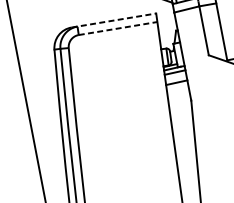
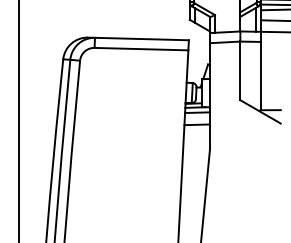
line: (113, 20) -> (138, 38), dashed -> solid
line: (118, 28) -> (141, 49), dashed -> solid

